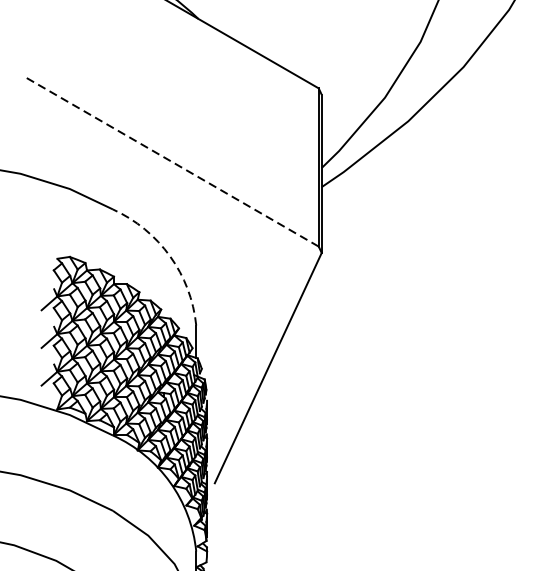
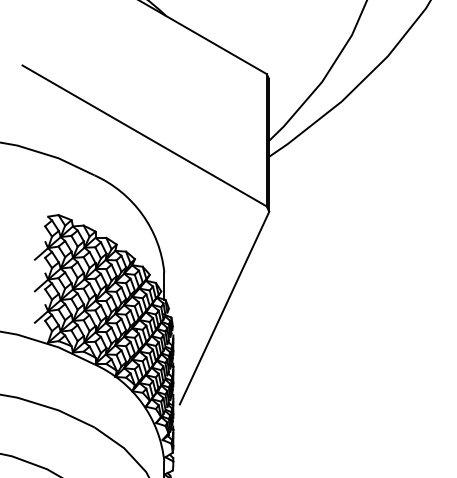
line: (172, 161) -> (144, 135), dashed -> solid
arc: (170, 256) -> (142, 214), dashed -> solid

